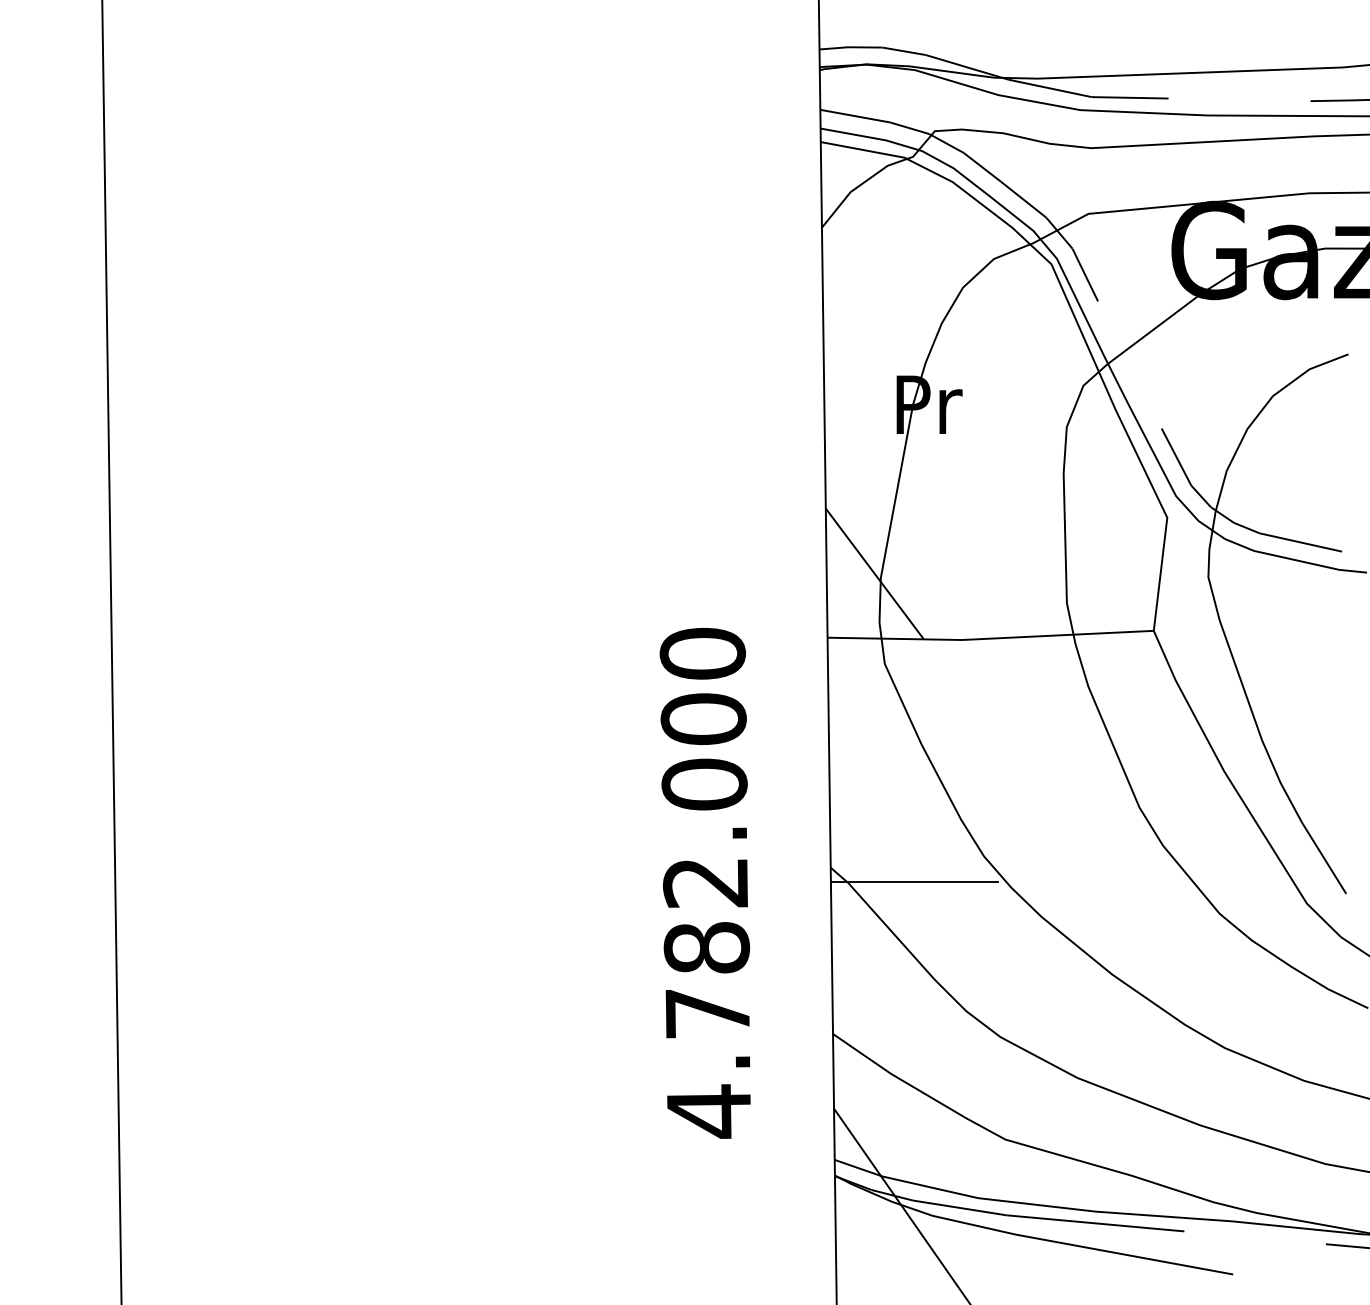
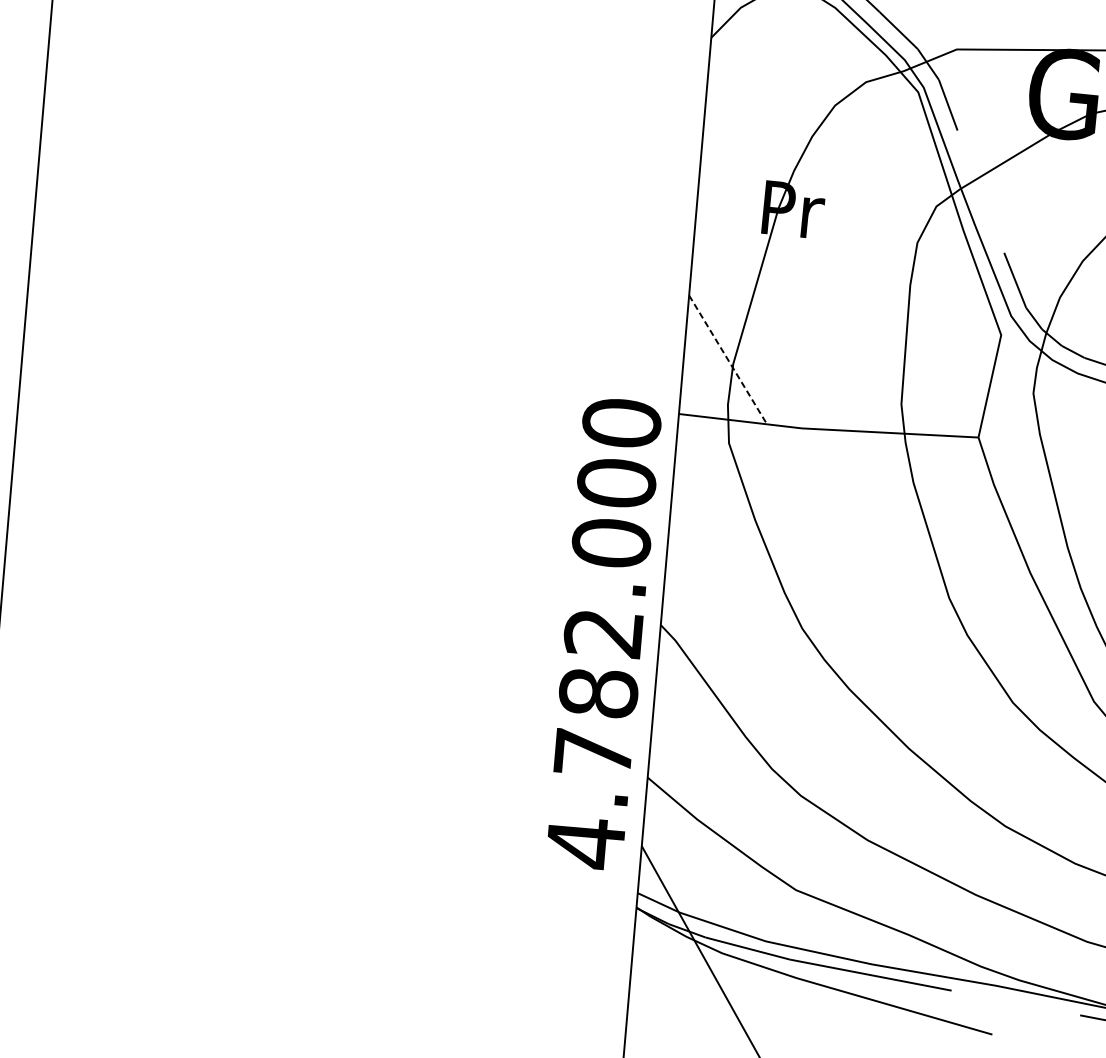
line: (874, 573) -> (727, 359), solid -> dashed
line: (913, 882) -> (735, 646), removed
text: (704, 883) -> (602, 633), moved

